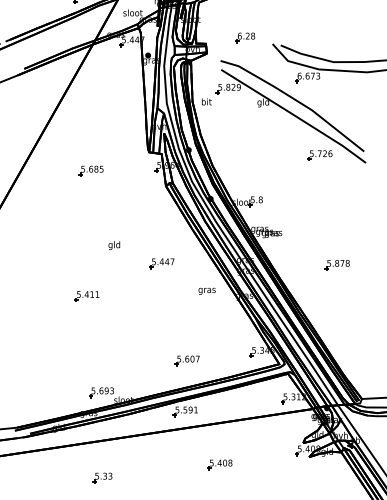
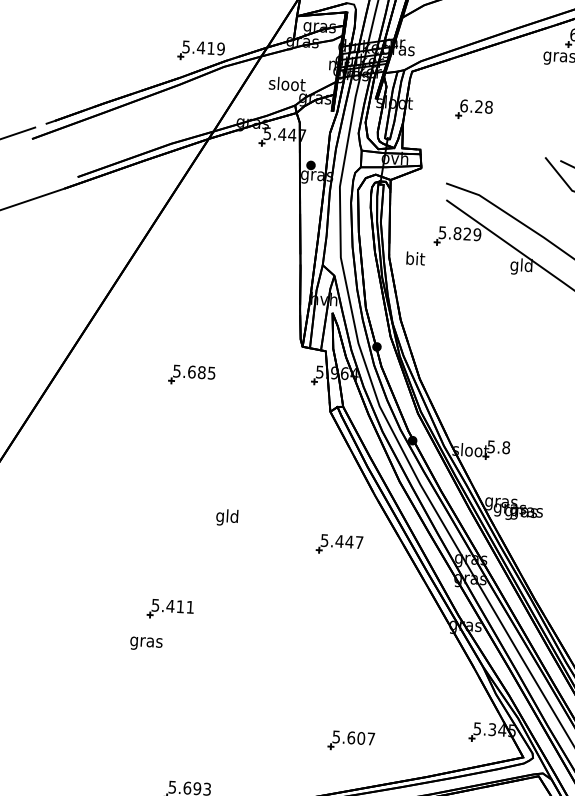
part: (245, 37) -> (474, 109), moved
part: (161, 263) -> (338, 544), moved
text: (206, 290) -> (145, 642), moved

